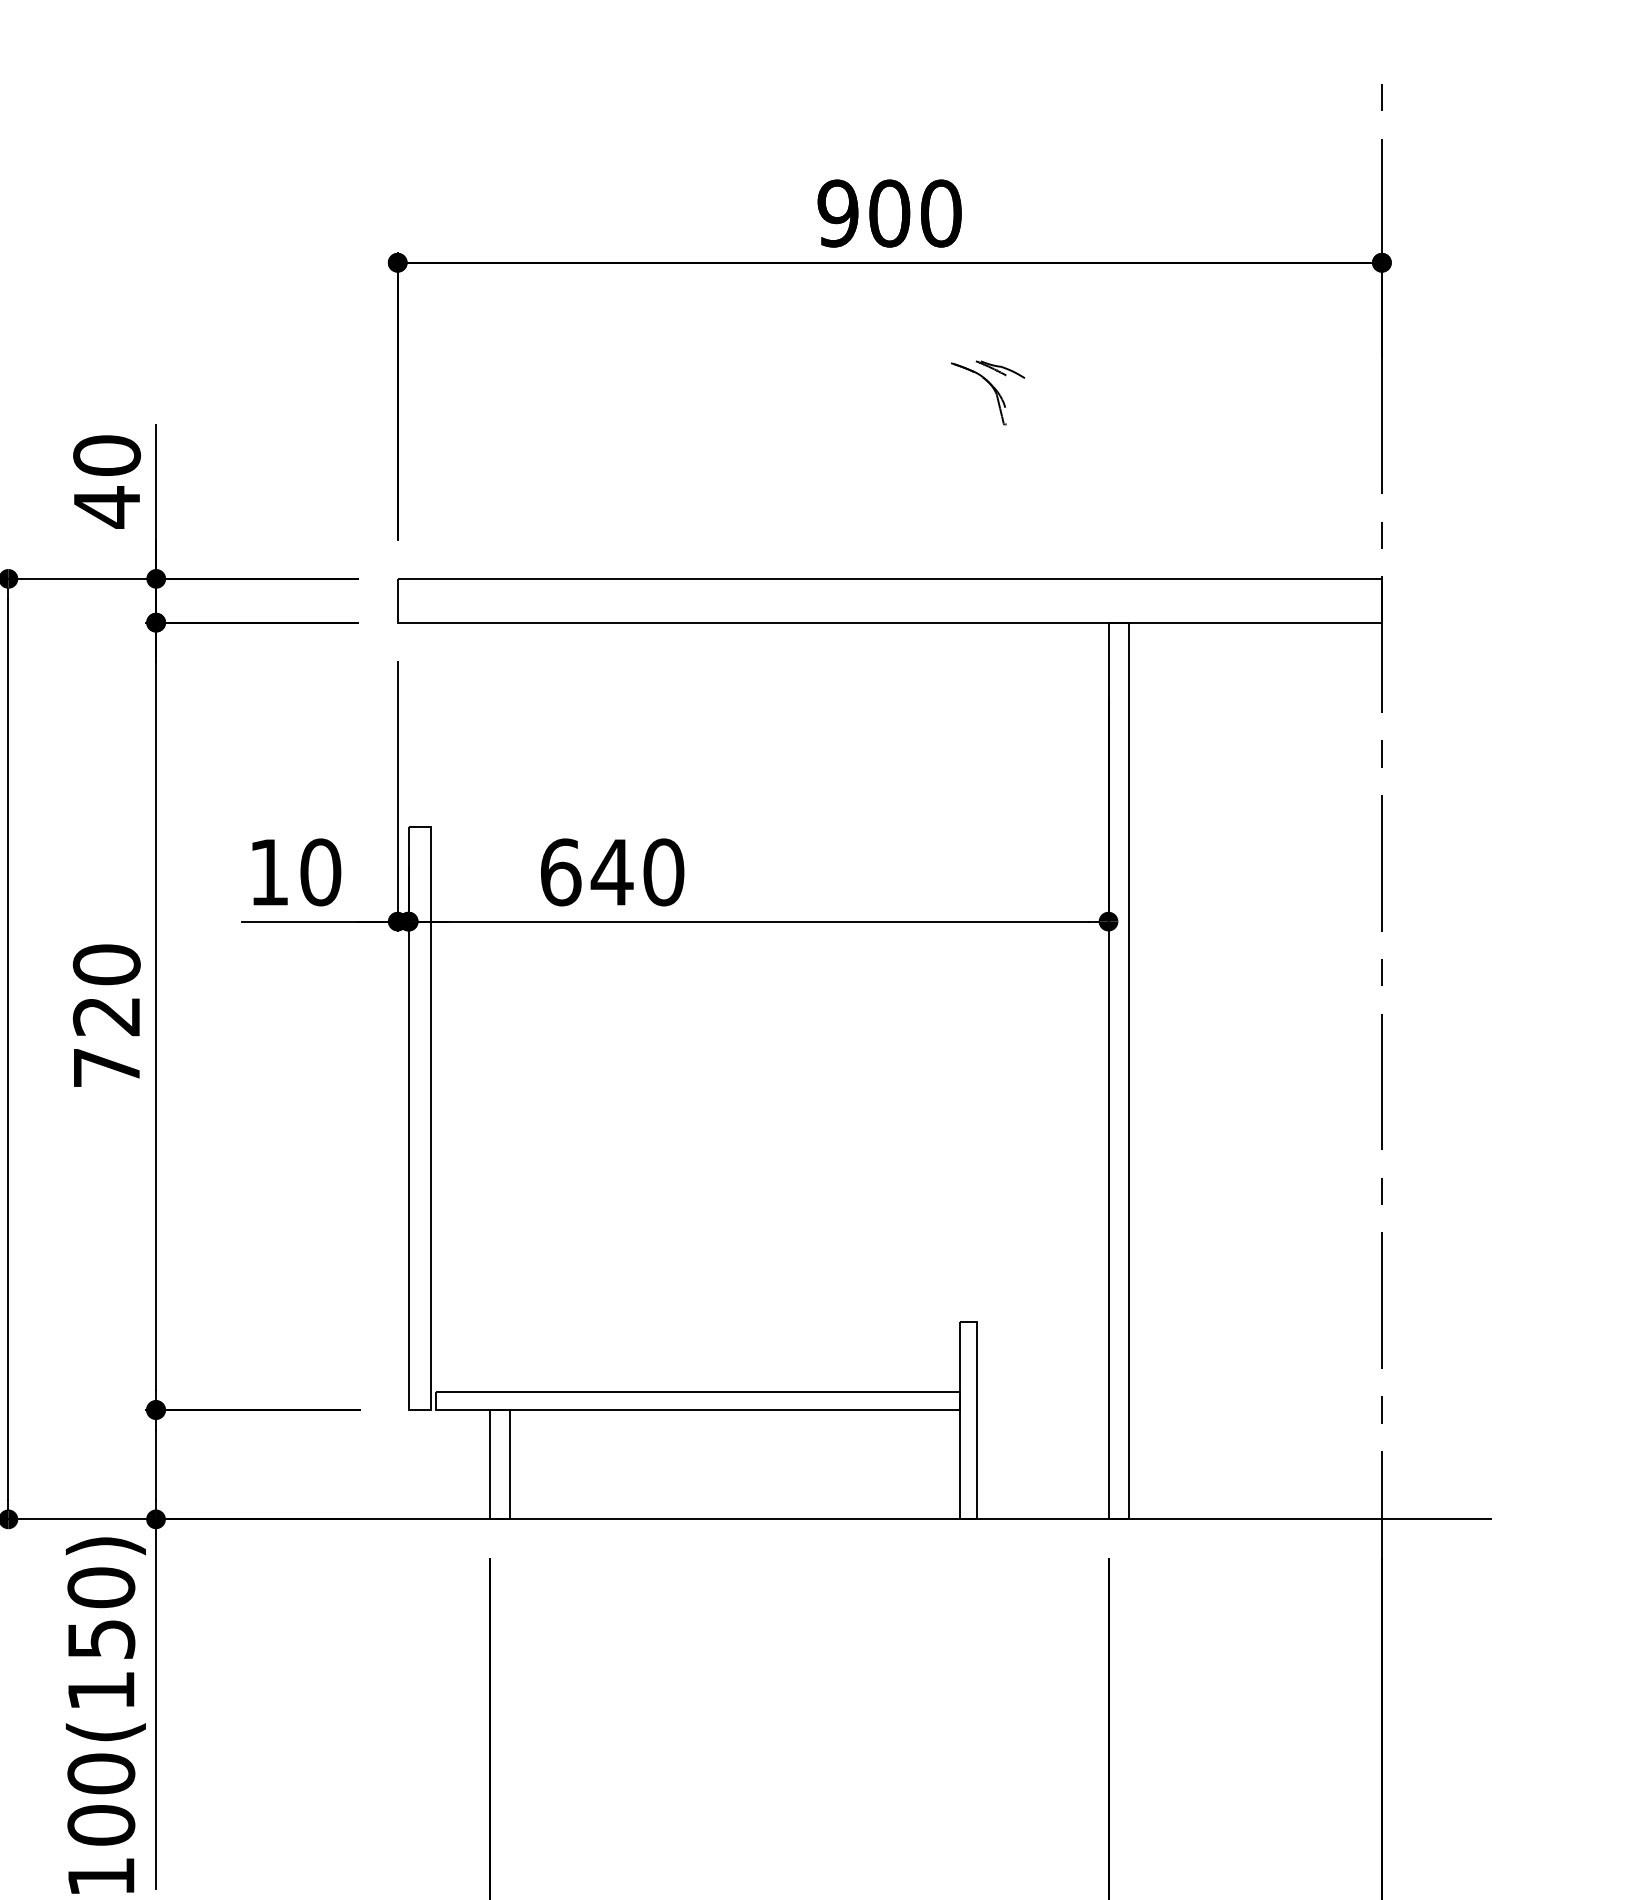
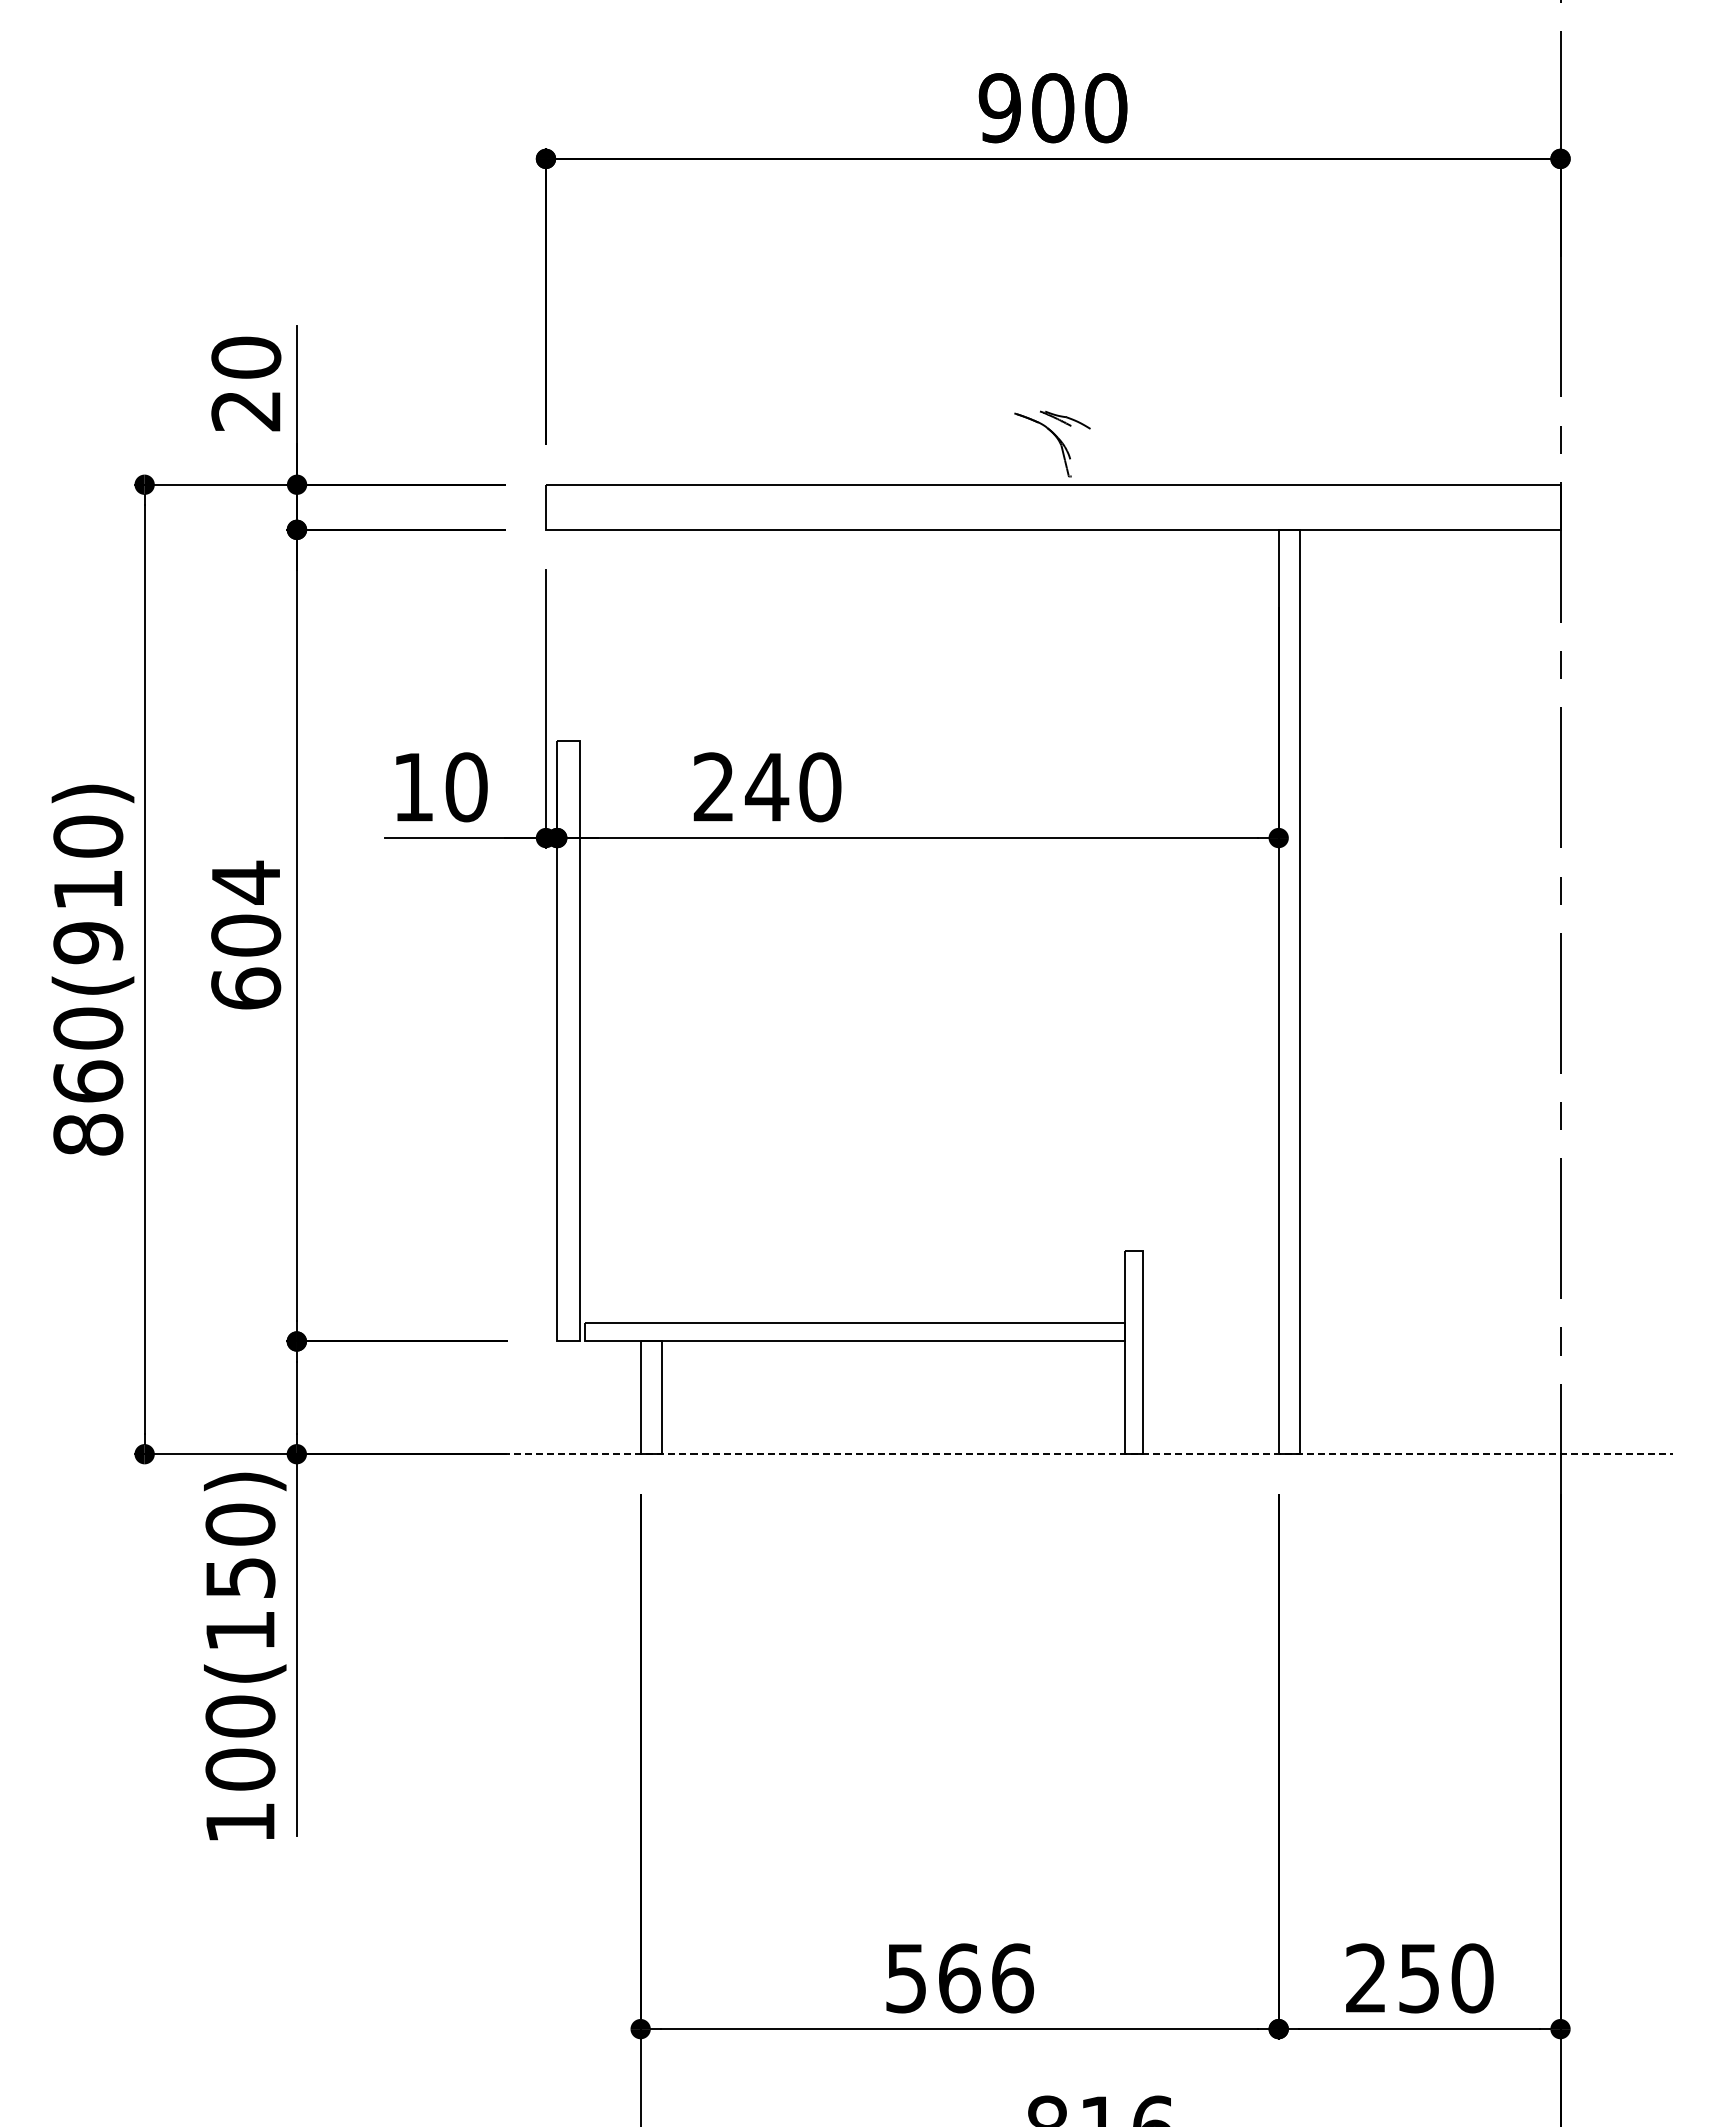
part: (988, 392) -> (1052, 443), moved
text: (106, 507) -> (245, 411), 40 -> 20
text: (561, 872) -> (714, 787), 640 -> 240
text: (107, 1015) -> (246, 934), 720 -> 604
line: (876, 1519) -> (1039, 1454), solid -> dashed

